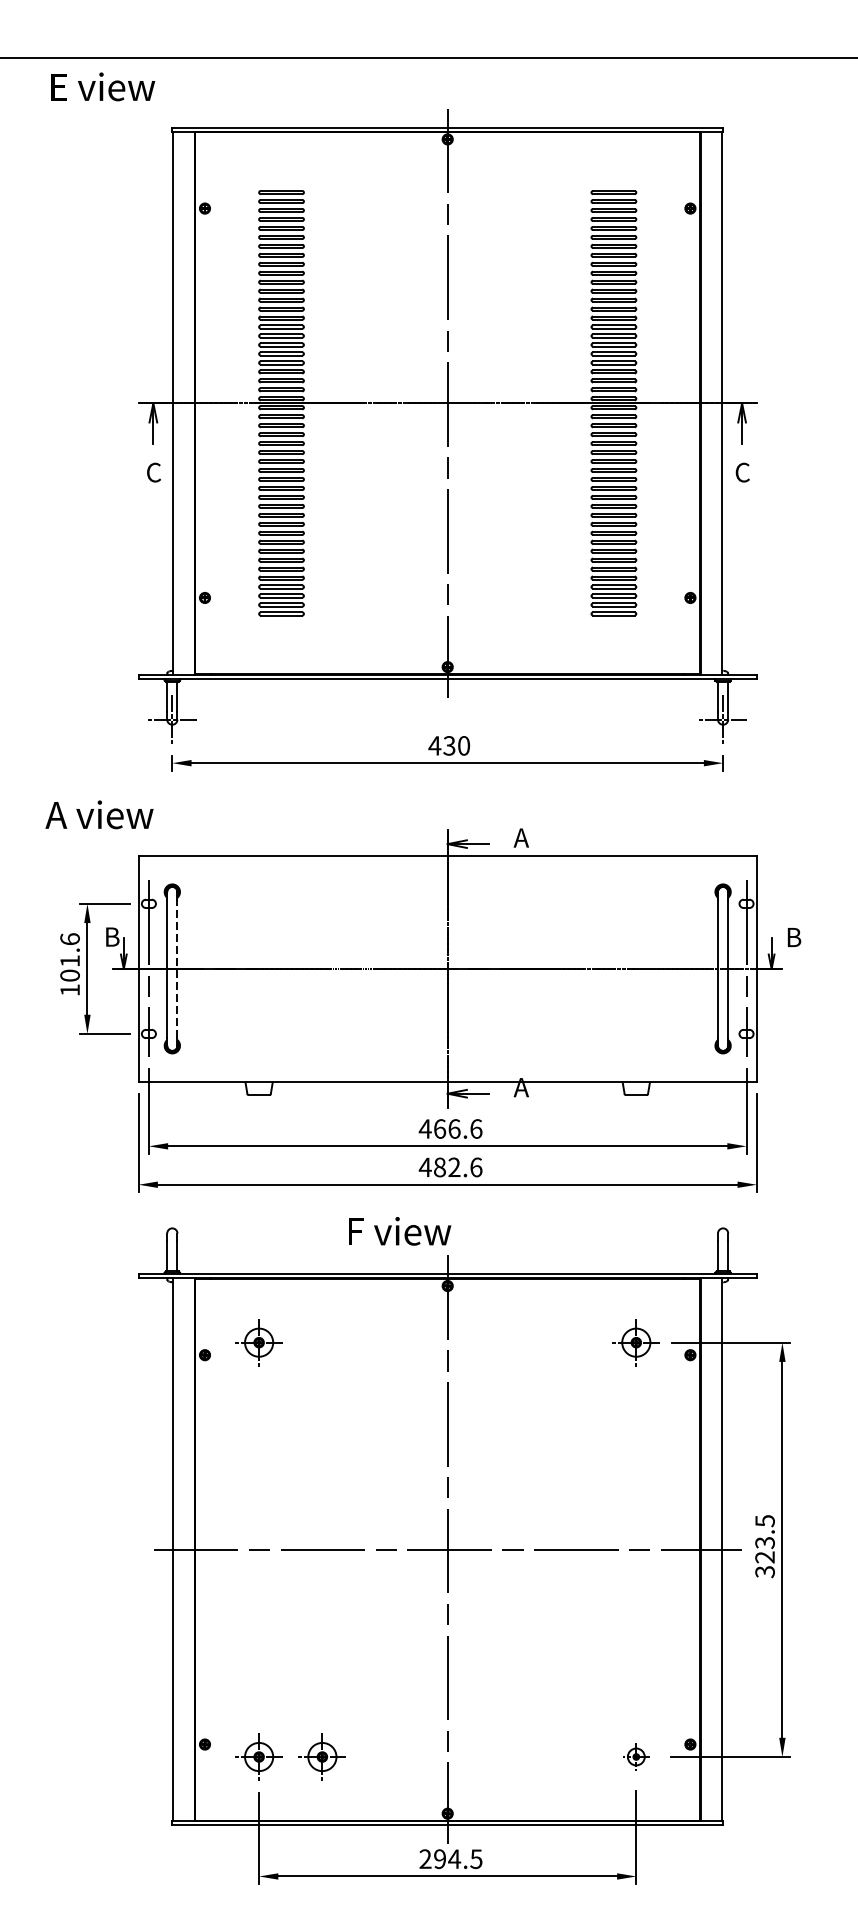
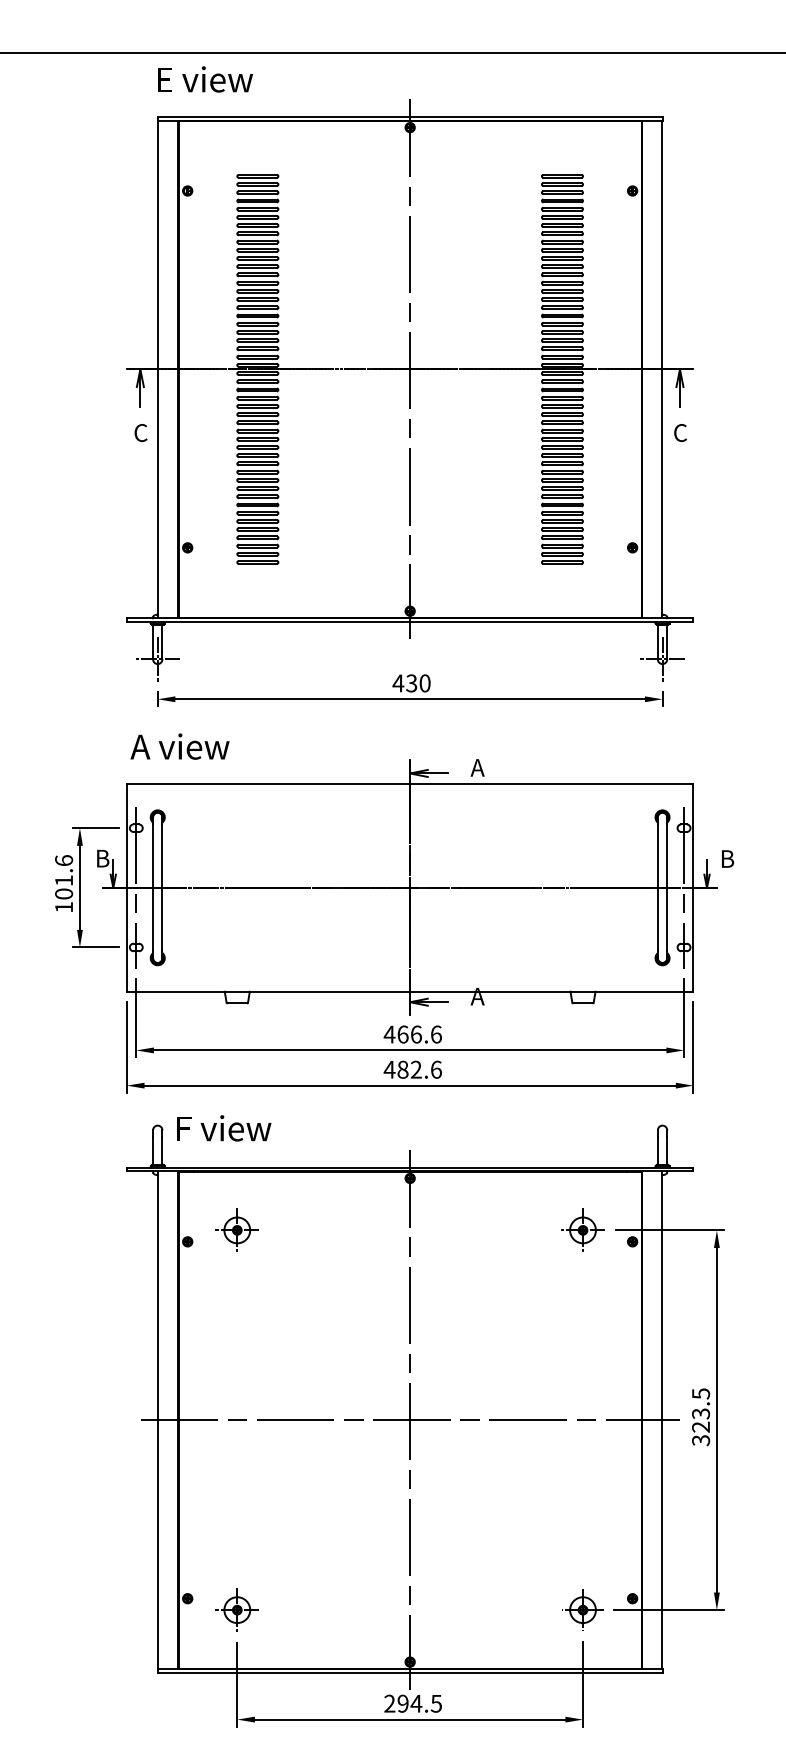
text: (103, 86) -> (205, 79), moved
text: (98, 814) -> (179, 746), moved
line: (177, 968) -> (162, 887), dashed -> solid
text: (400, 1231) -> (224, 1128), moved
part: (321, 1756) -> (294, 1609), removed
part: (635, 1756) -> (582, 1609), size x1.67

